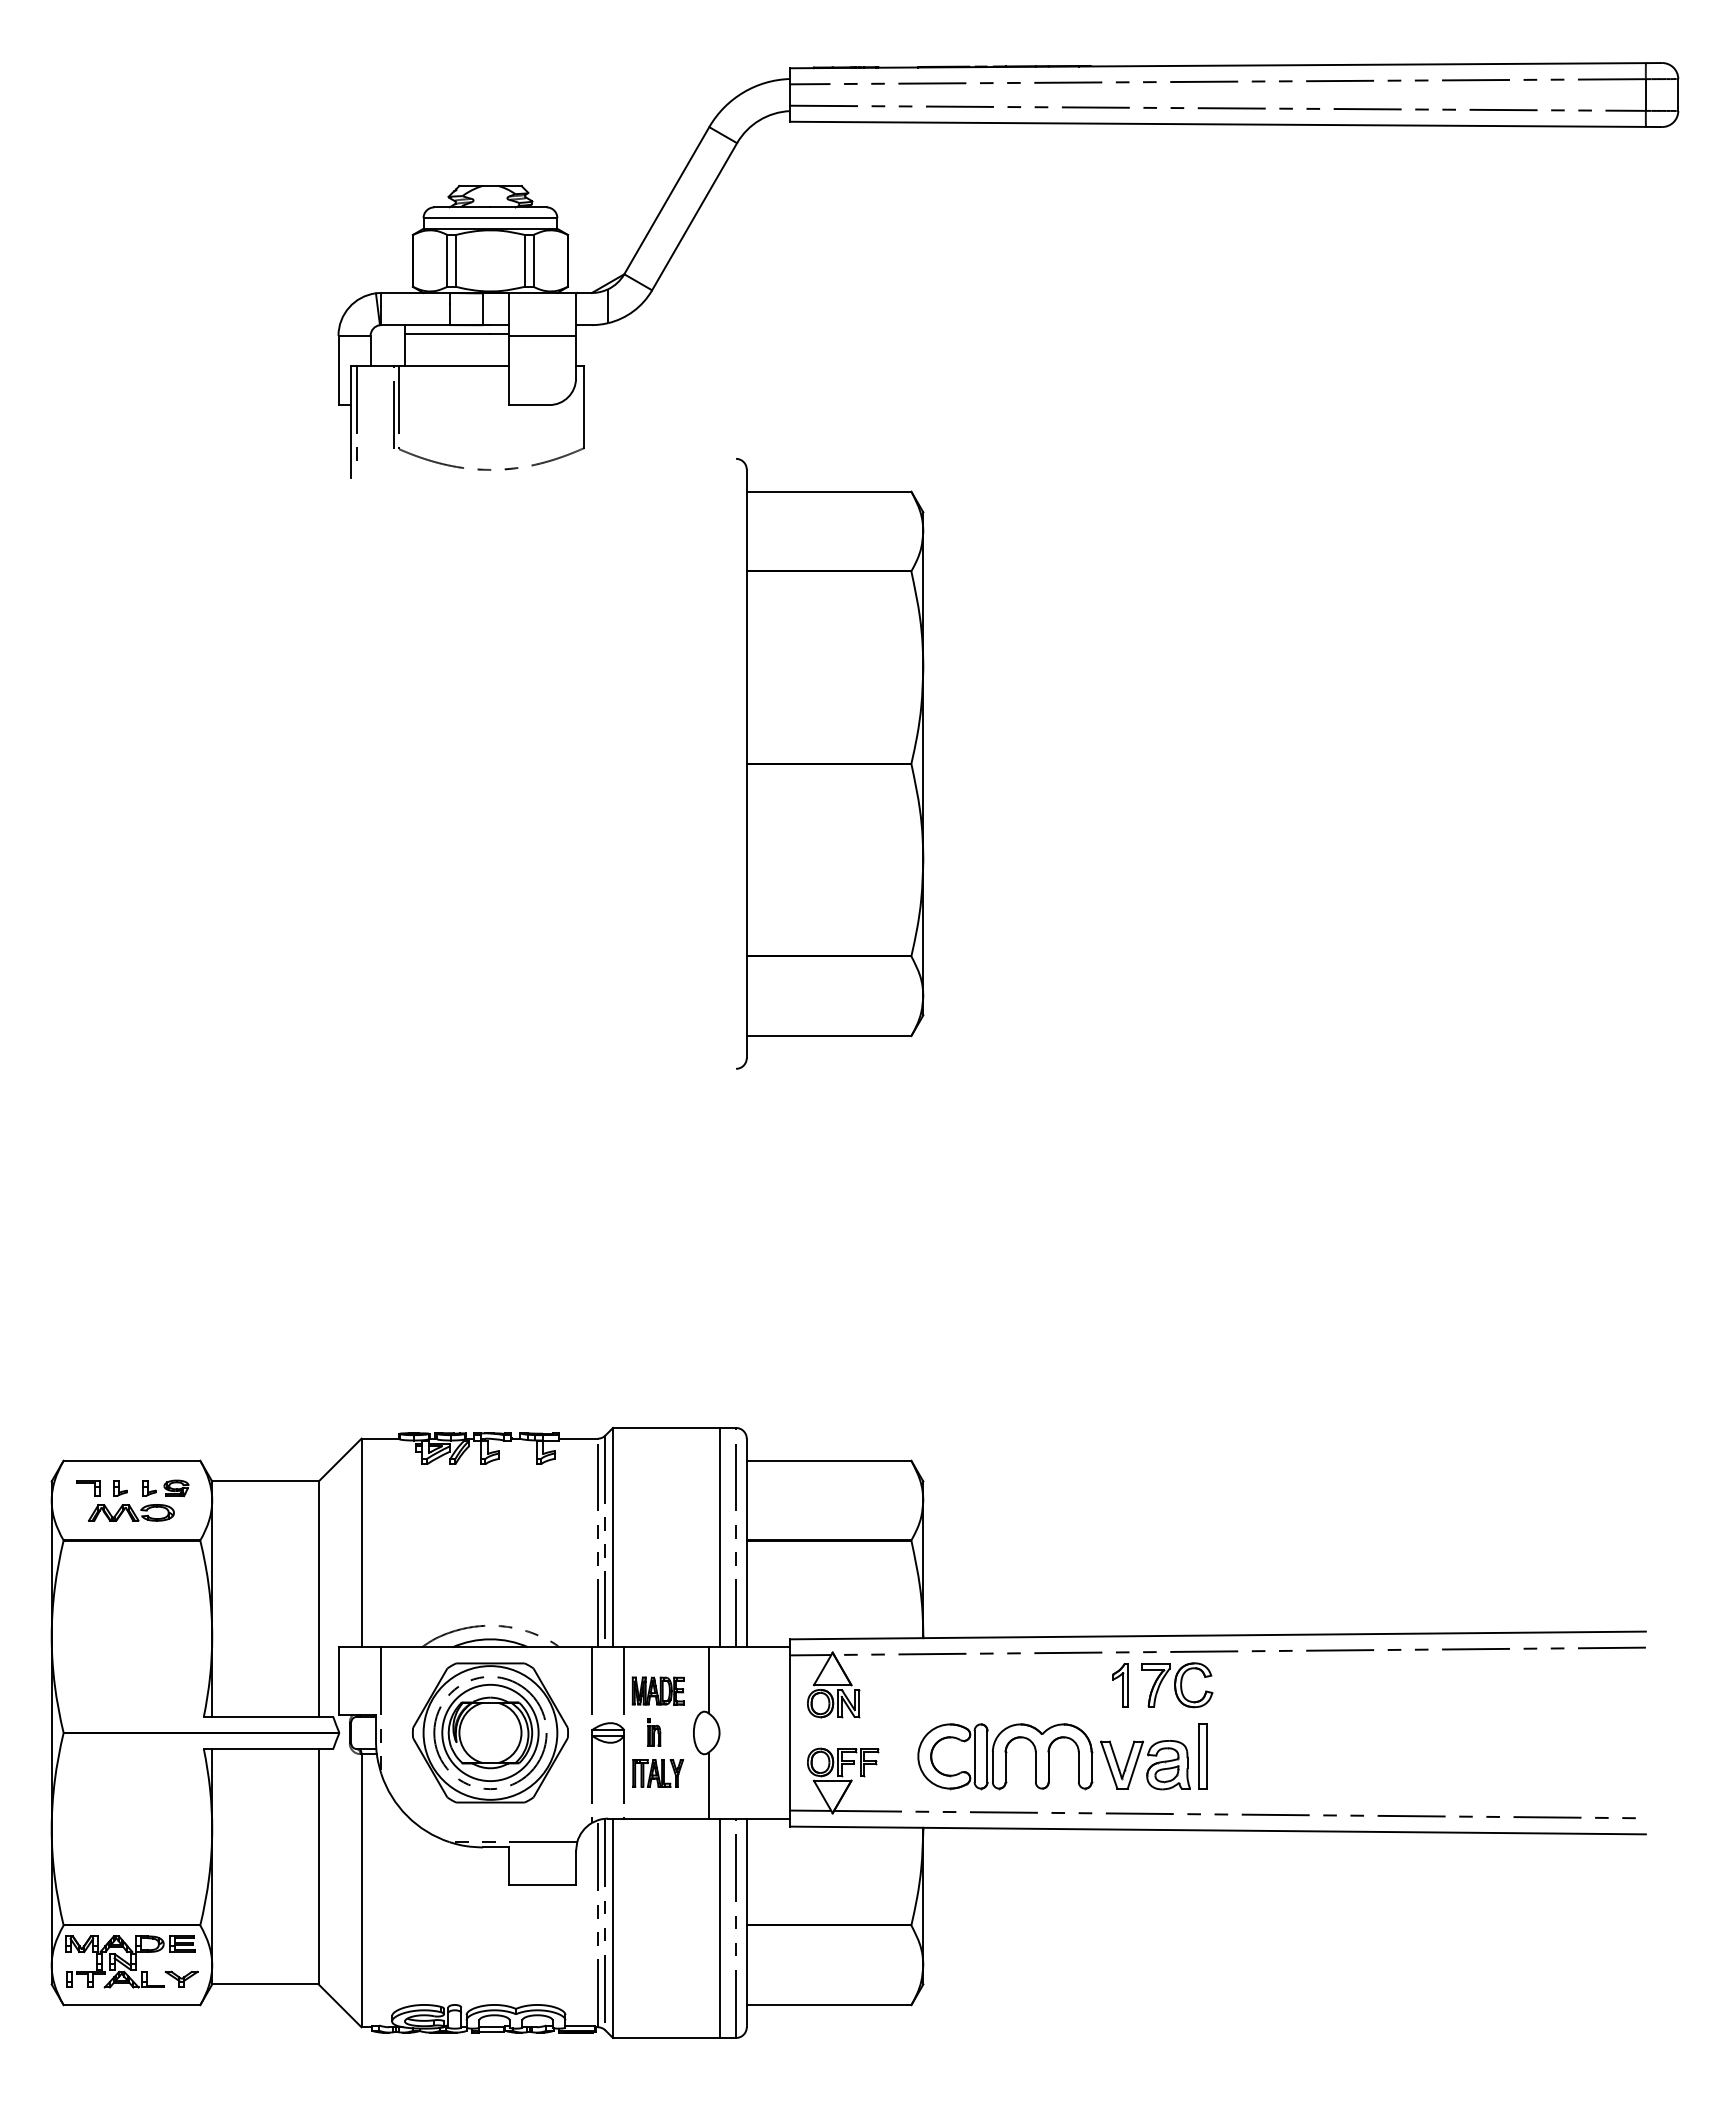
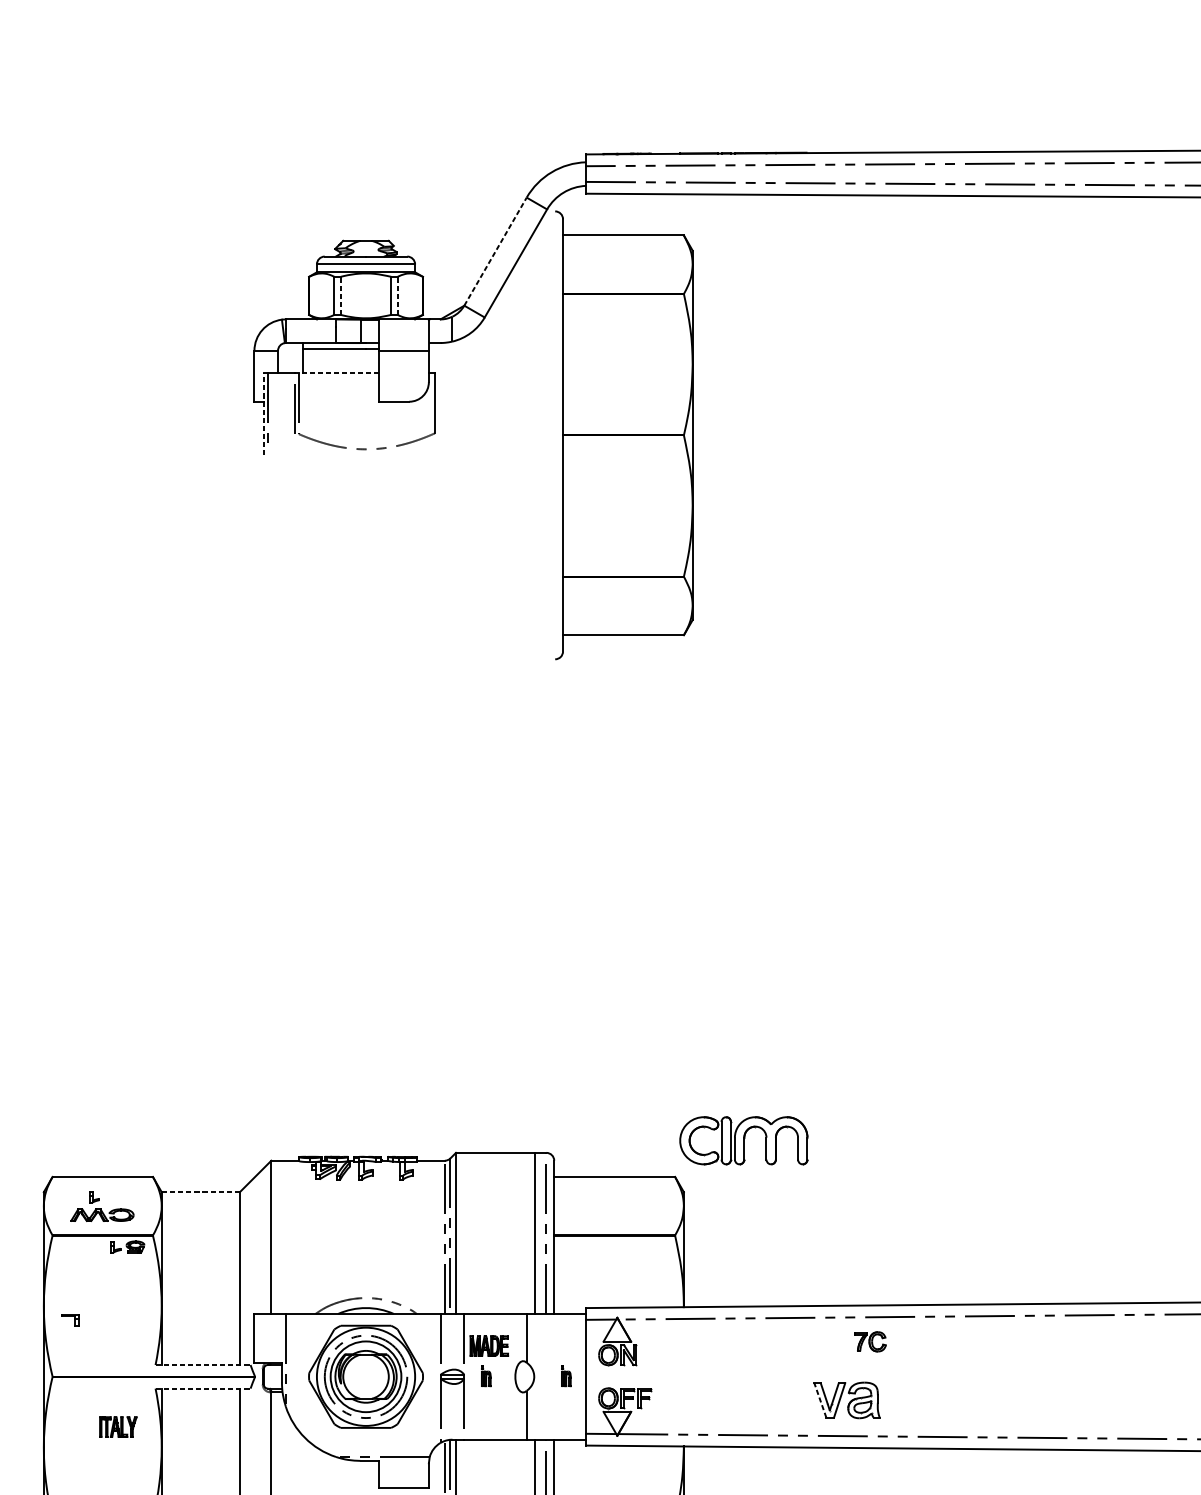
line: (666, 200) -> (495, 251), solid -> dashed
line: (456, 260) -> (341, 295), solid -> dashed
line: (533, 260) -> (397, 295), solid -> dashed
line: (453, 365) -> (338, 372), solid -> dashed
line: (351, 421) -> (263, 413), solid -> dashed
part: (830, 763) -> (624, 435), moved
line: (264, 1481) -> (200, 1192), solid -> dashed
part: (88, 1488) -> (70, 1320), moved
part: (165, 1488) -> (127, 1247), moved
part: (1120, 1685) -> (828, 1341), removed
part: (1177, 1685) -> (870, 1341), size x0.6
line: (268, 1716) -> (203, 1364), solid -> dashed
part: (763, 1732) -> (566, 1376), added
line: (268, 1749) -> (203, 1388), solid -> dashed
part: (1005, 1756) -> (744, 1140), moved
part: (1202, 1756) -> (888, 1394), removed
line: (1109, 1765) -> (820, 1400), solid -> dashed
part: (658, 1773) -> (118, 1427), moved

